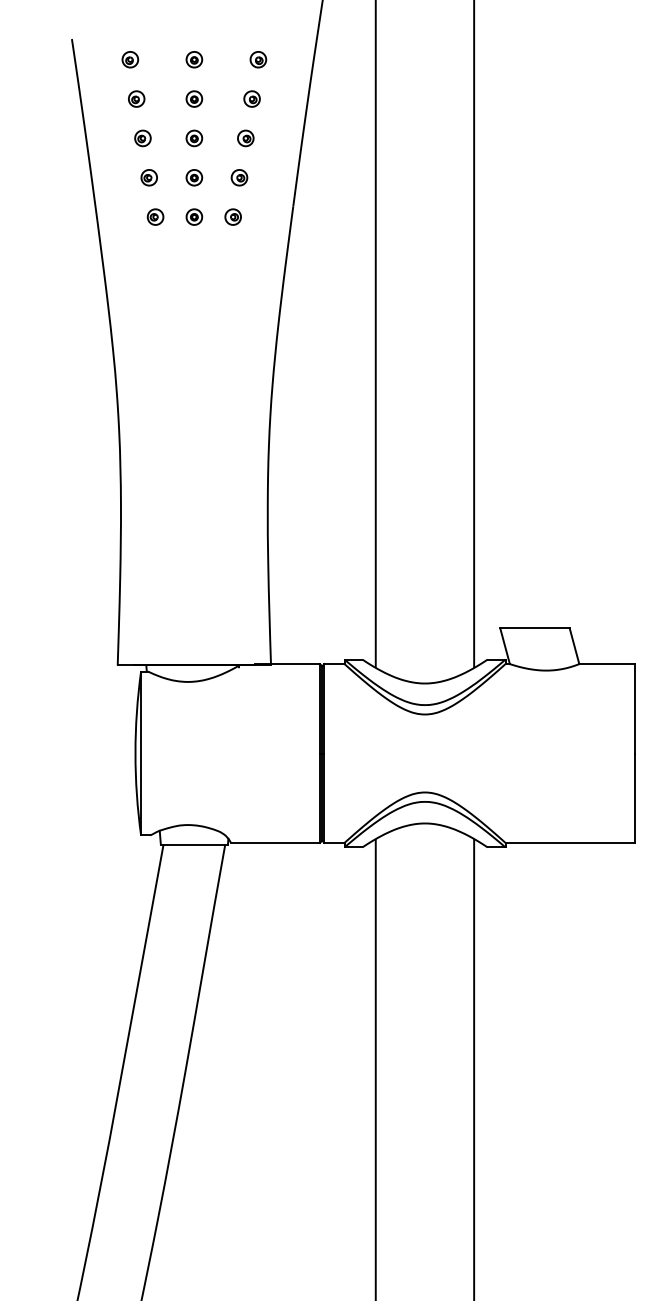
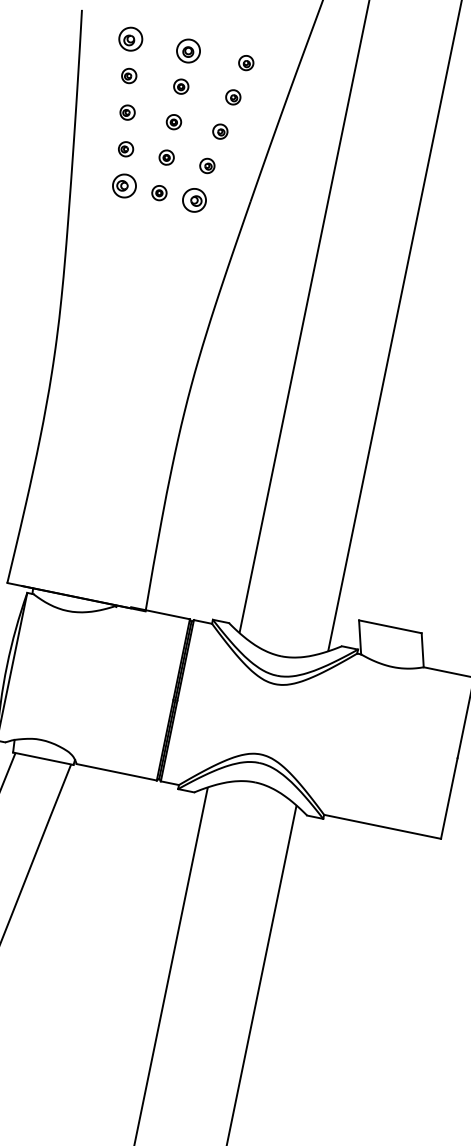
part: (130, 59) -> (131, 39), size x1.6
part: (194, 59) -> (188, 51), size x1.6
part: (155, 216) -> (124, 185), size x1.6
part: (232, 216) -> (193, 199), size x1.6

